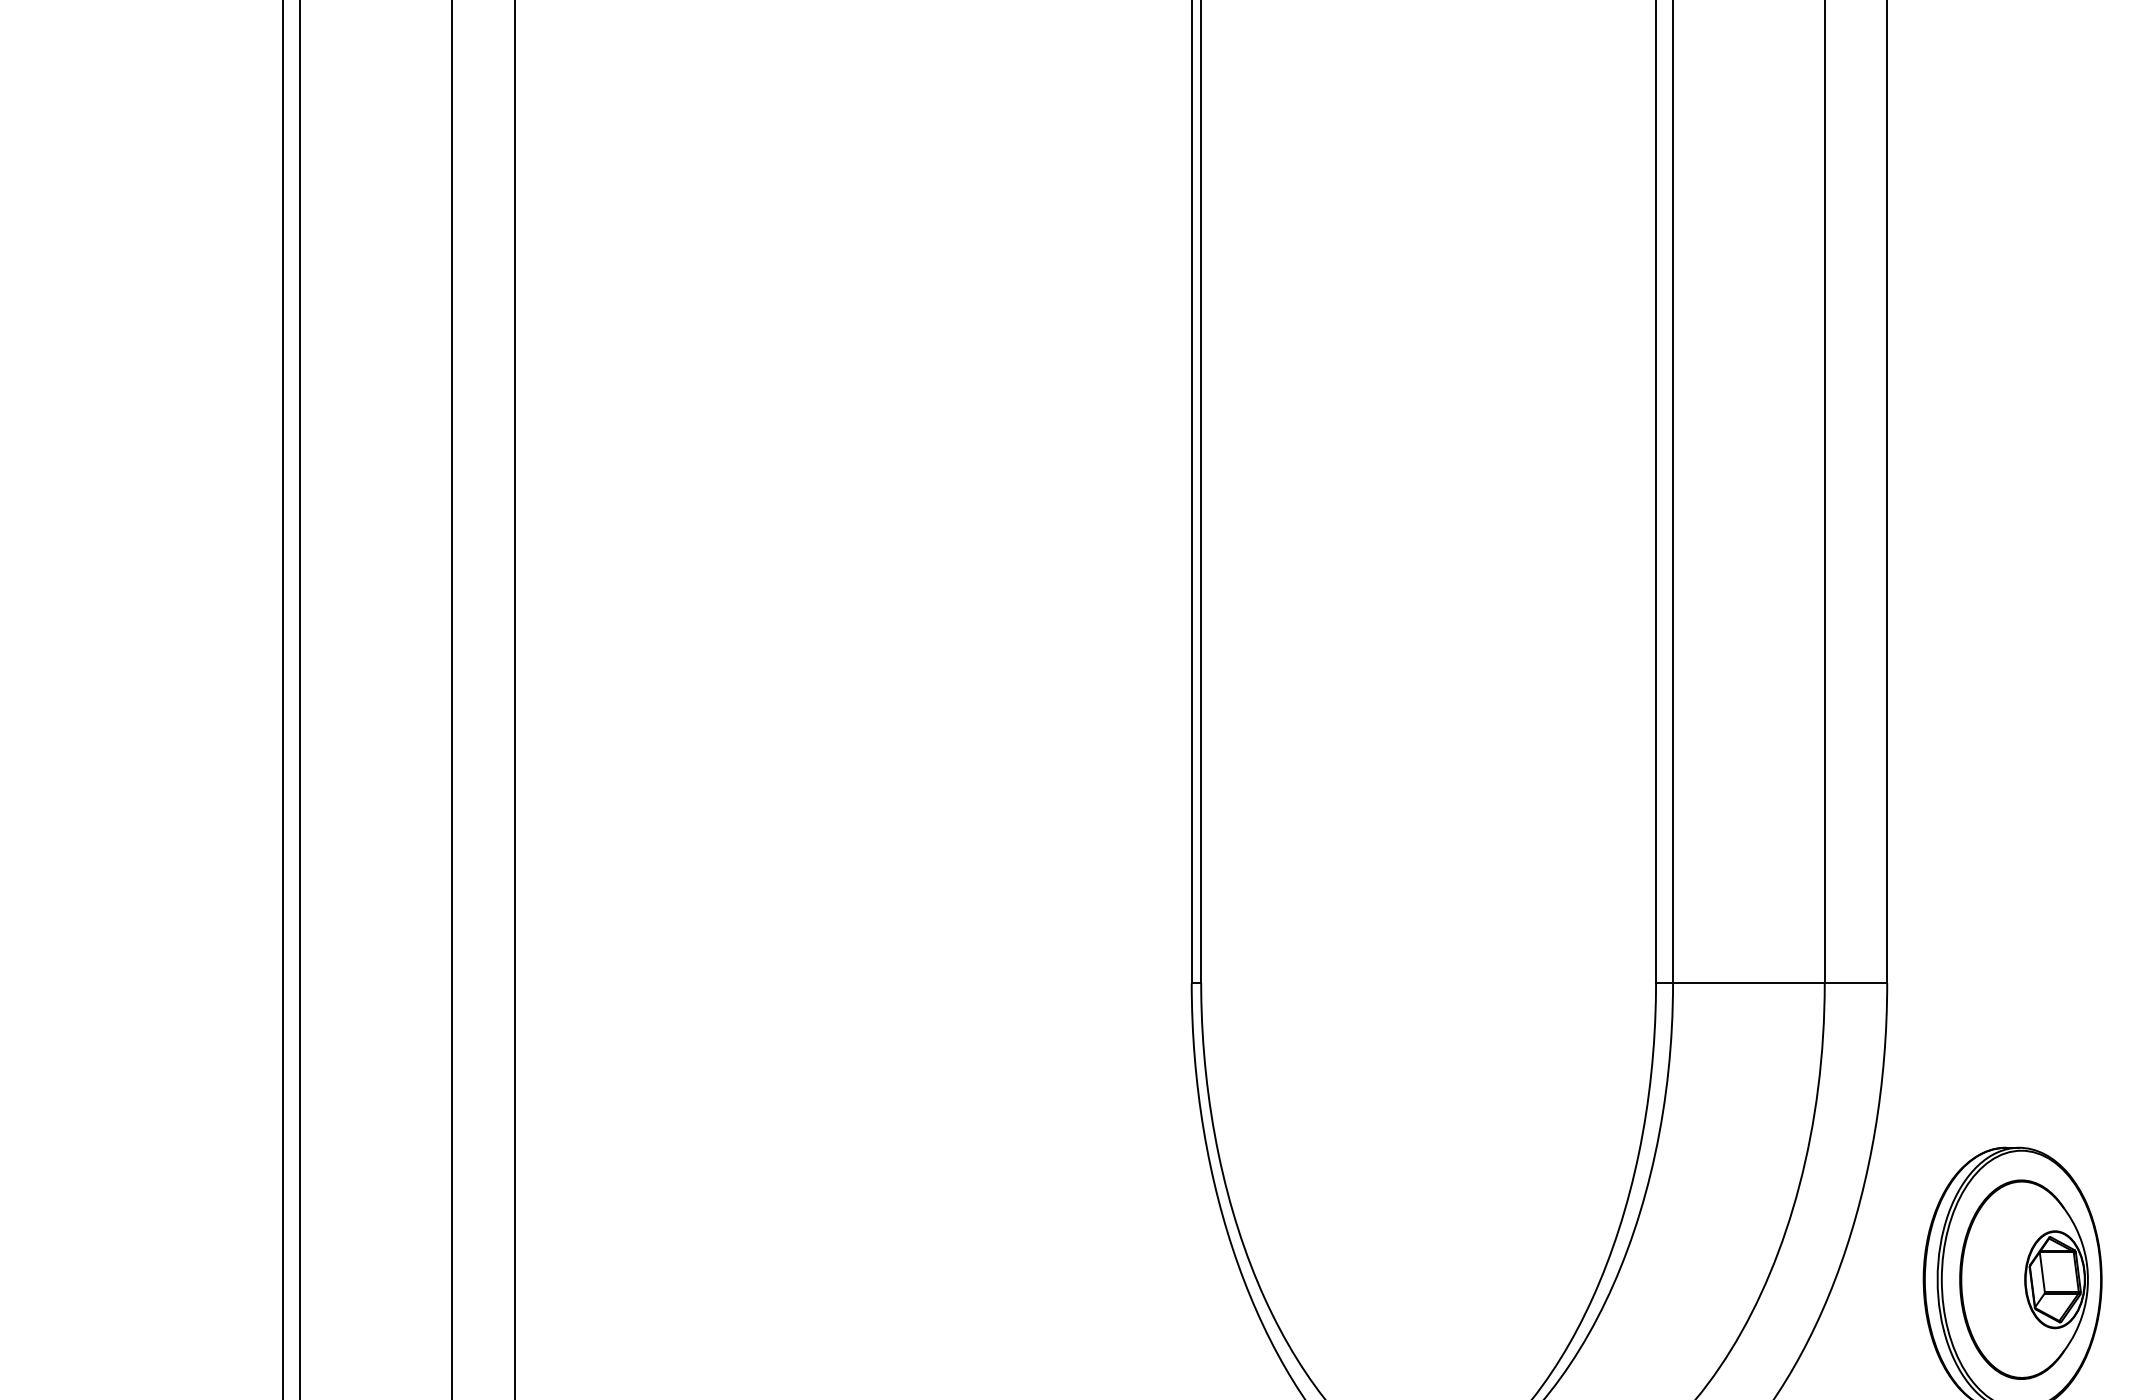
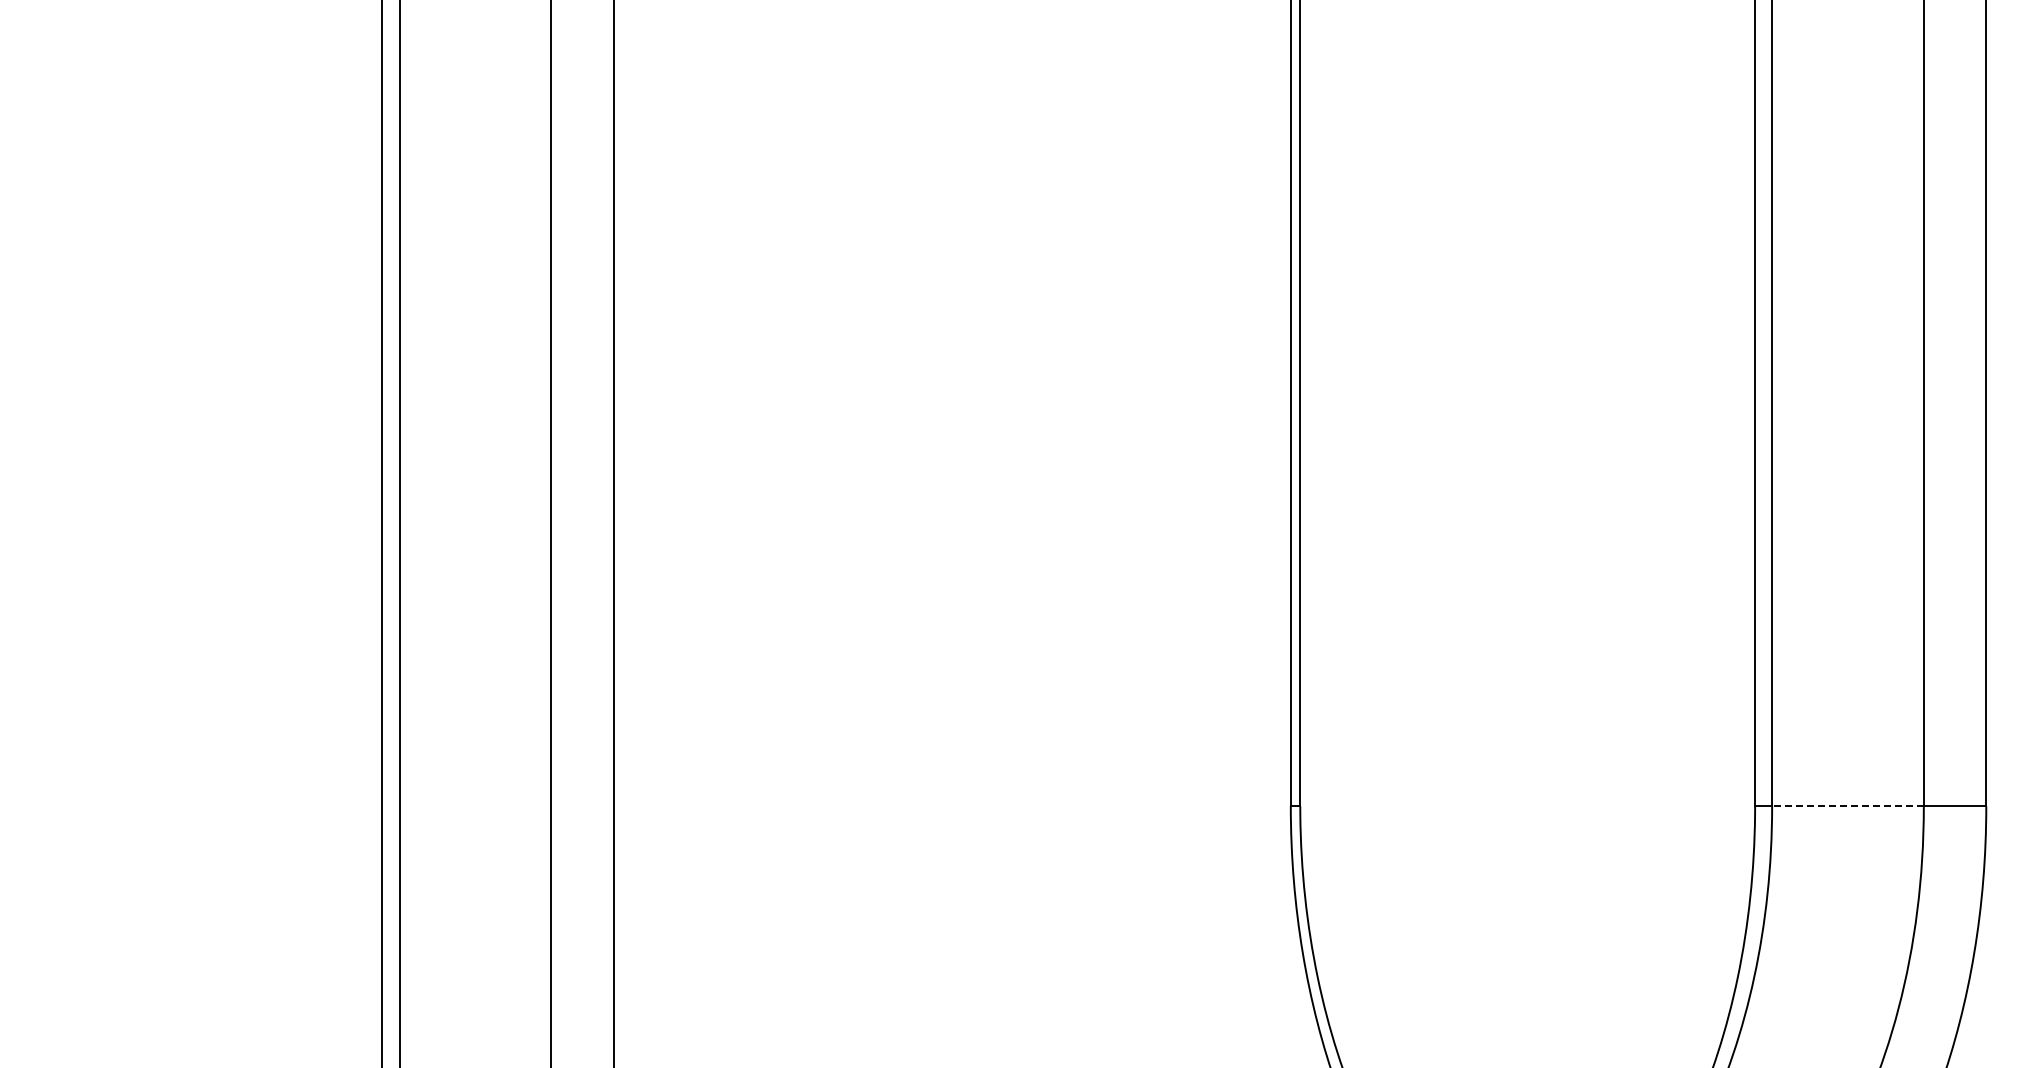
line: (1748, 983) -> (1847, 806), solid -> dashed

